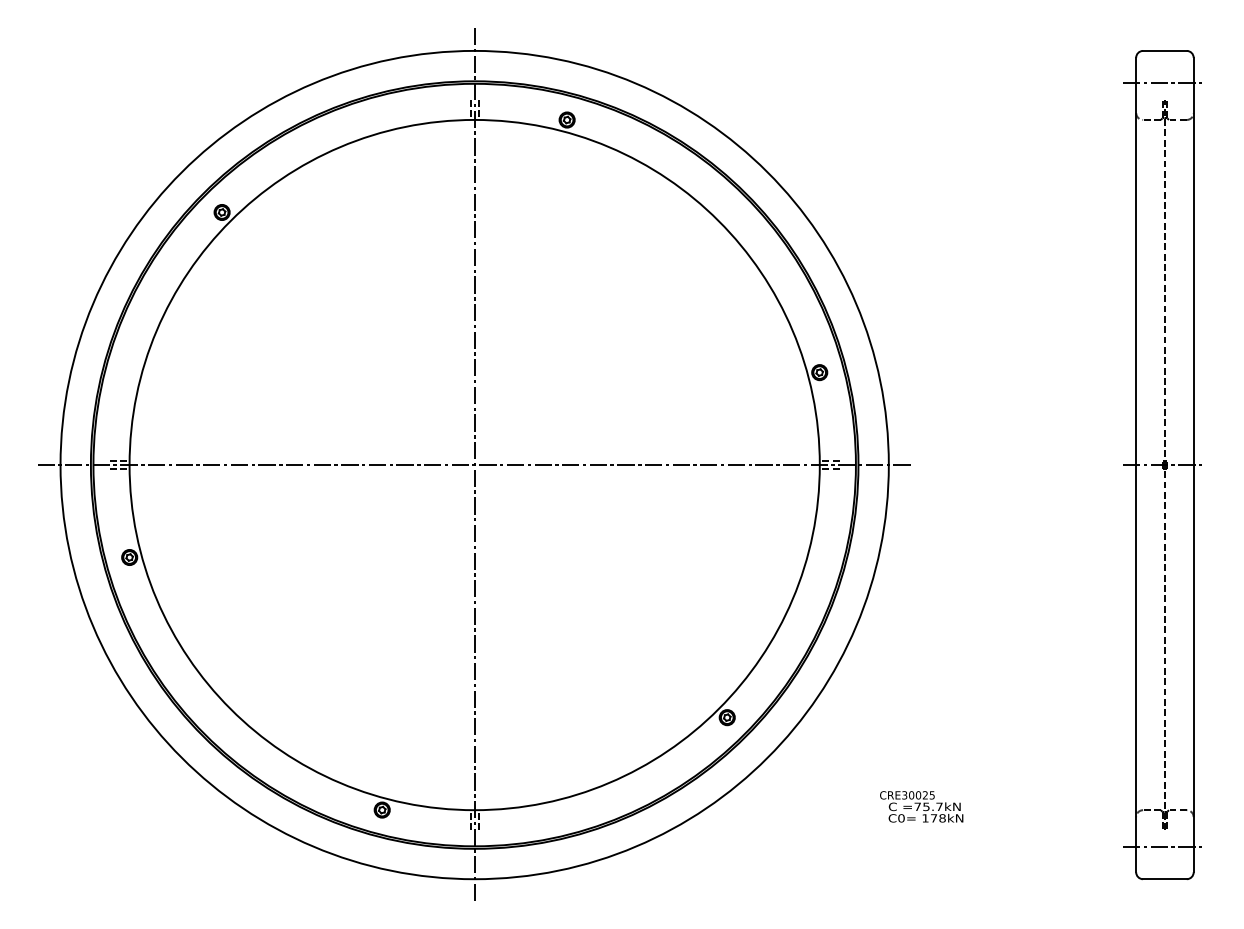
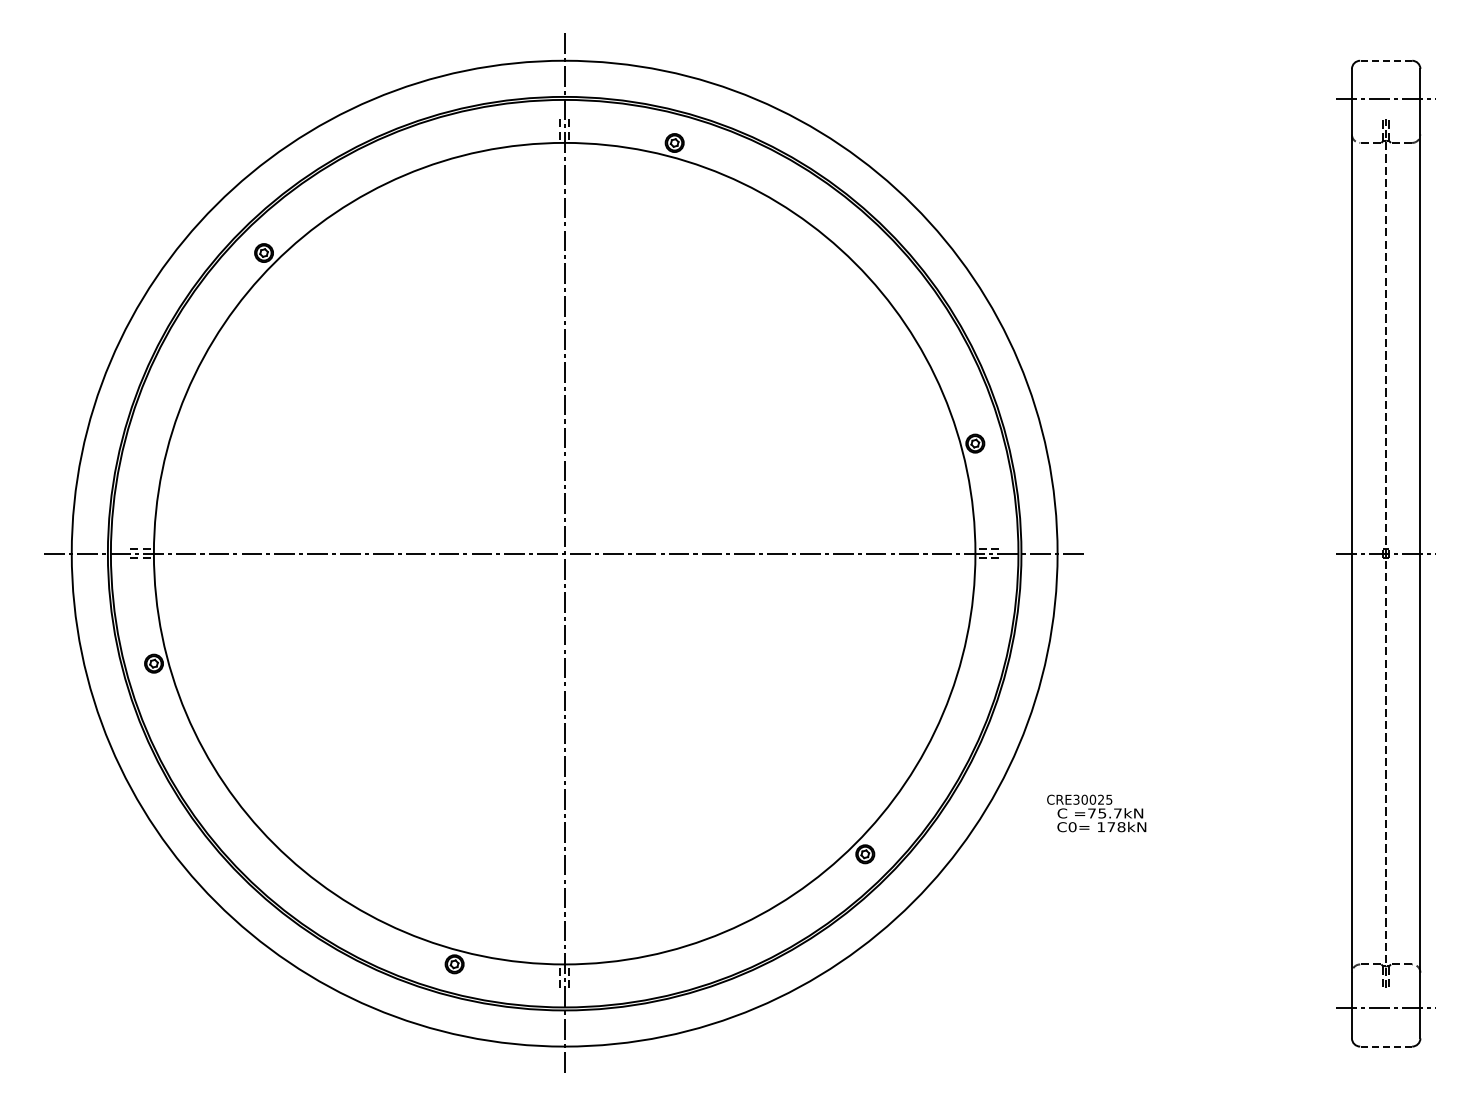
line: (1164, 50) -> (1385, 60), solid -> dashed
text: (921, 806) -> (1096, 813), moved
line: (1164, 879) -> (1385, 1046), solid -> dashed

